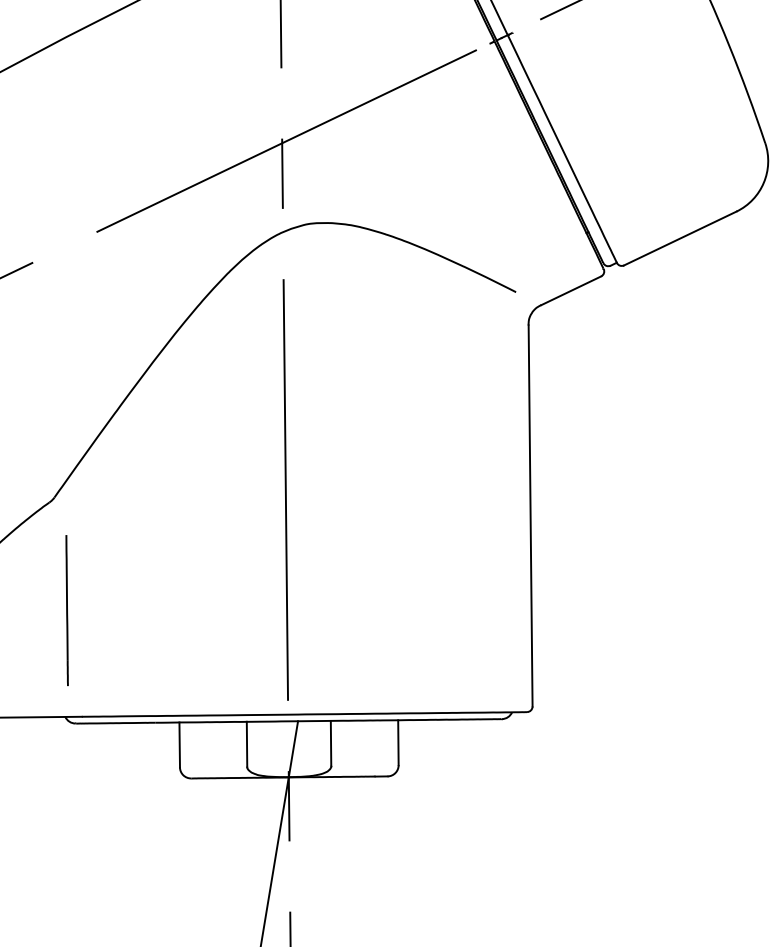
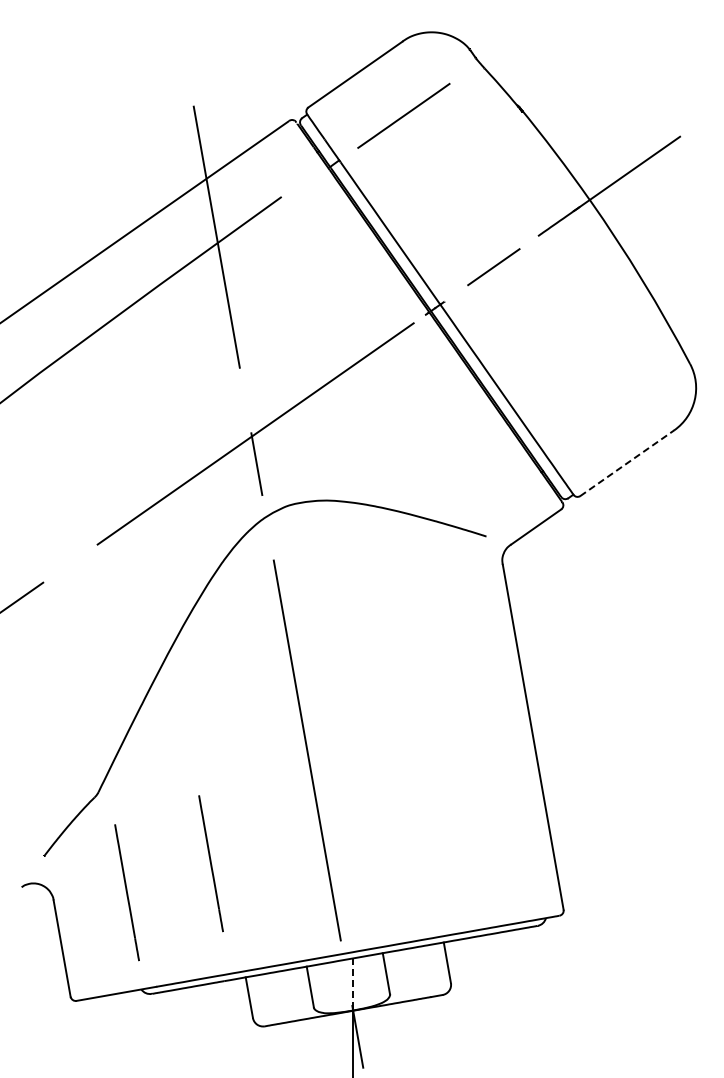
line: (680, 238) -> (627, 463), solid -> dashed
line: (161, 594) -> (210, 863), added
line: (293, 749) -> (353, 984), solid -> dashed

